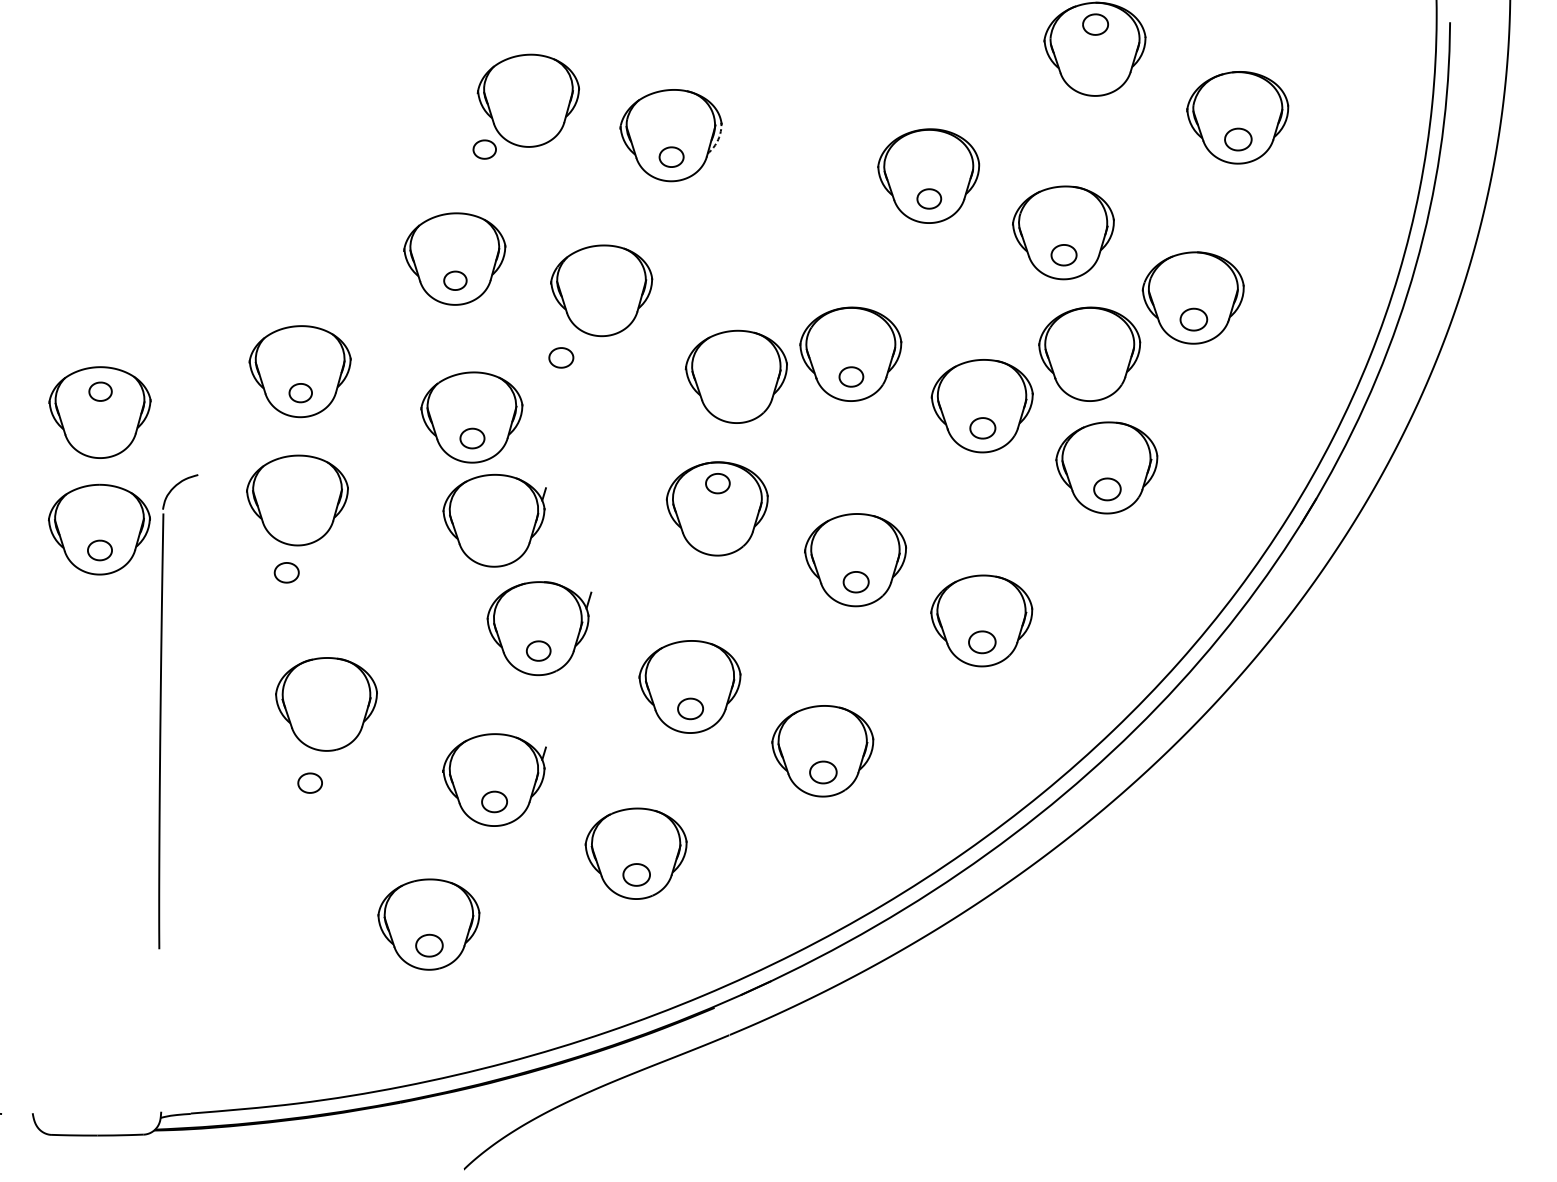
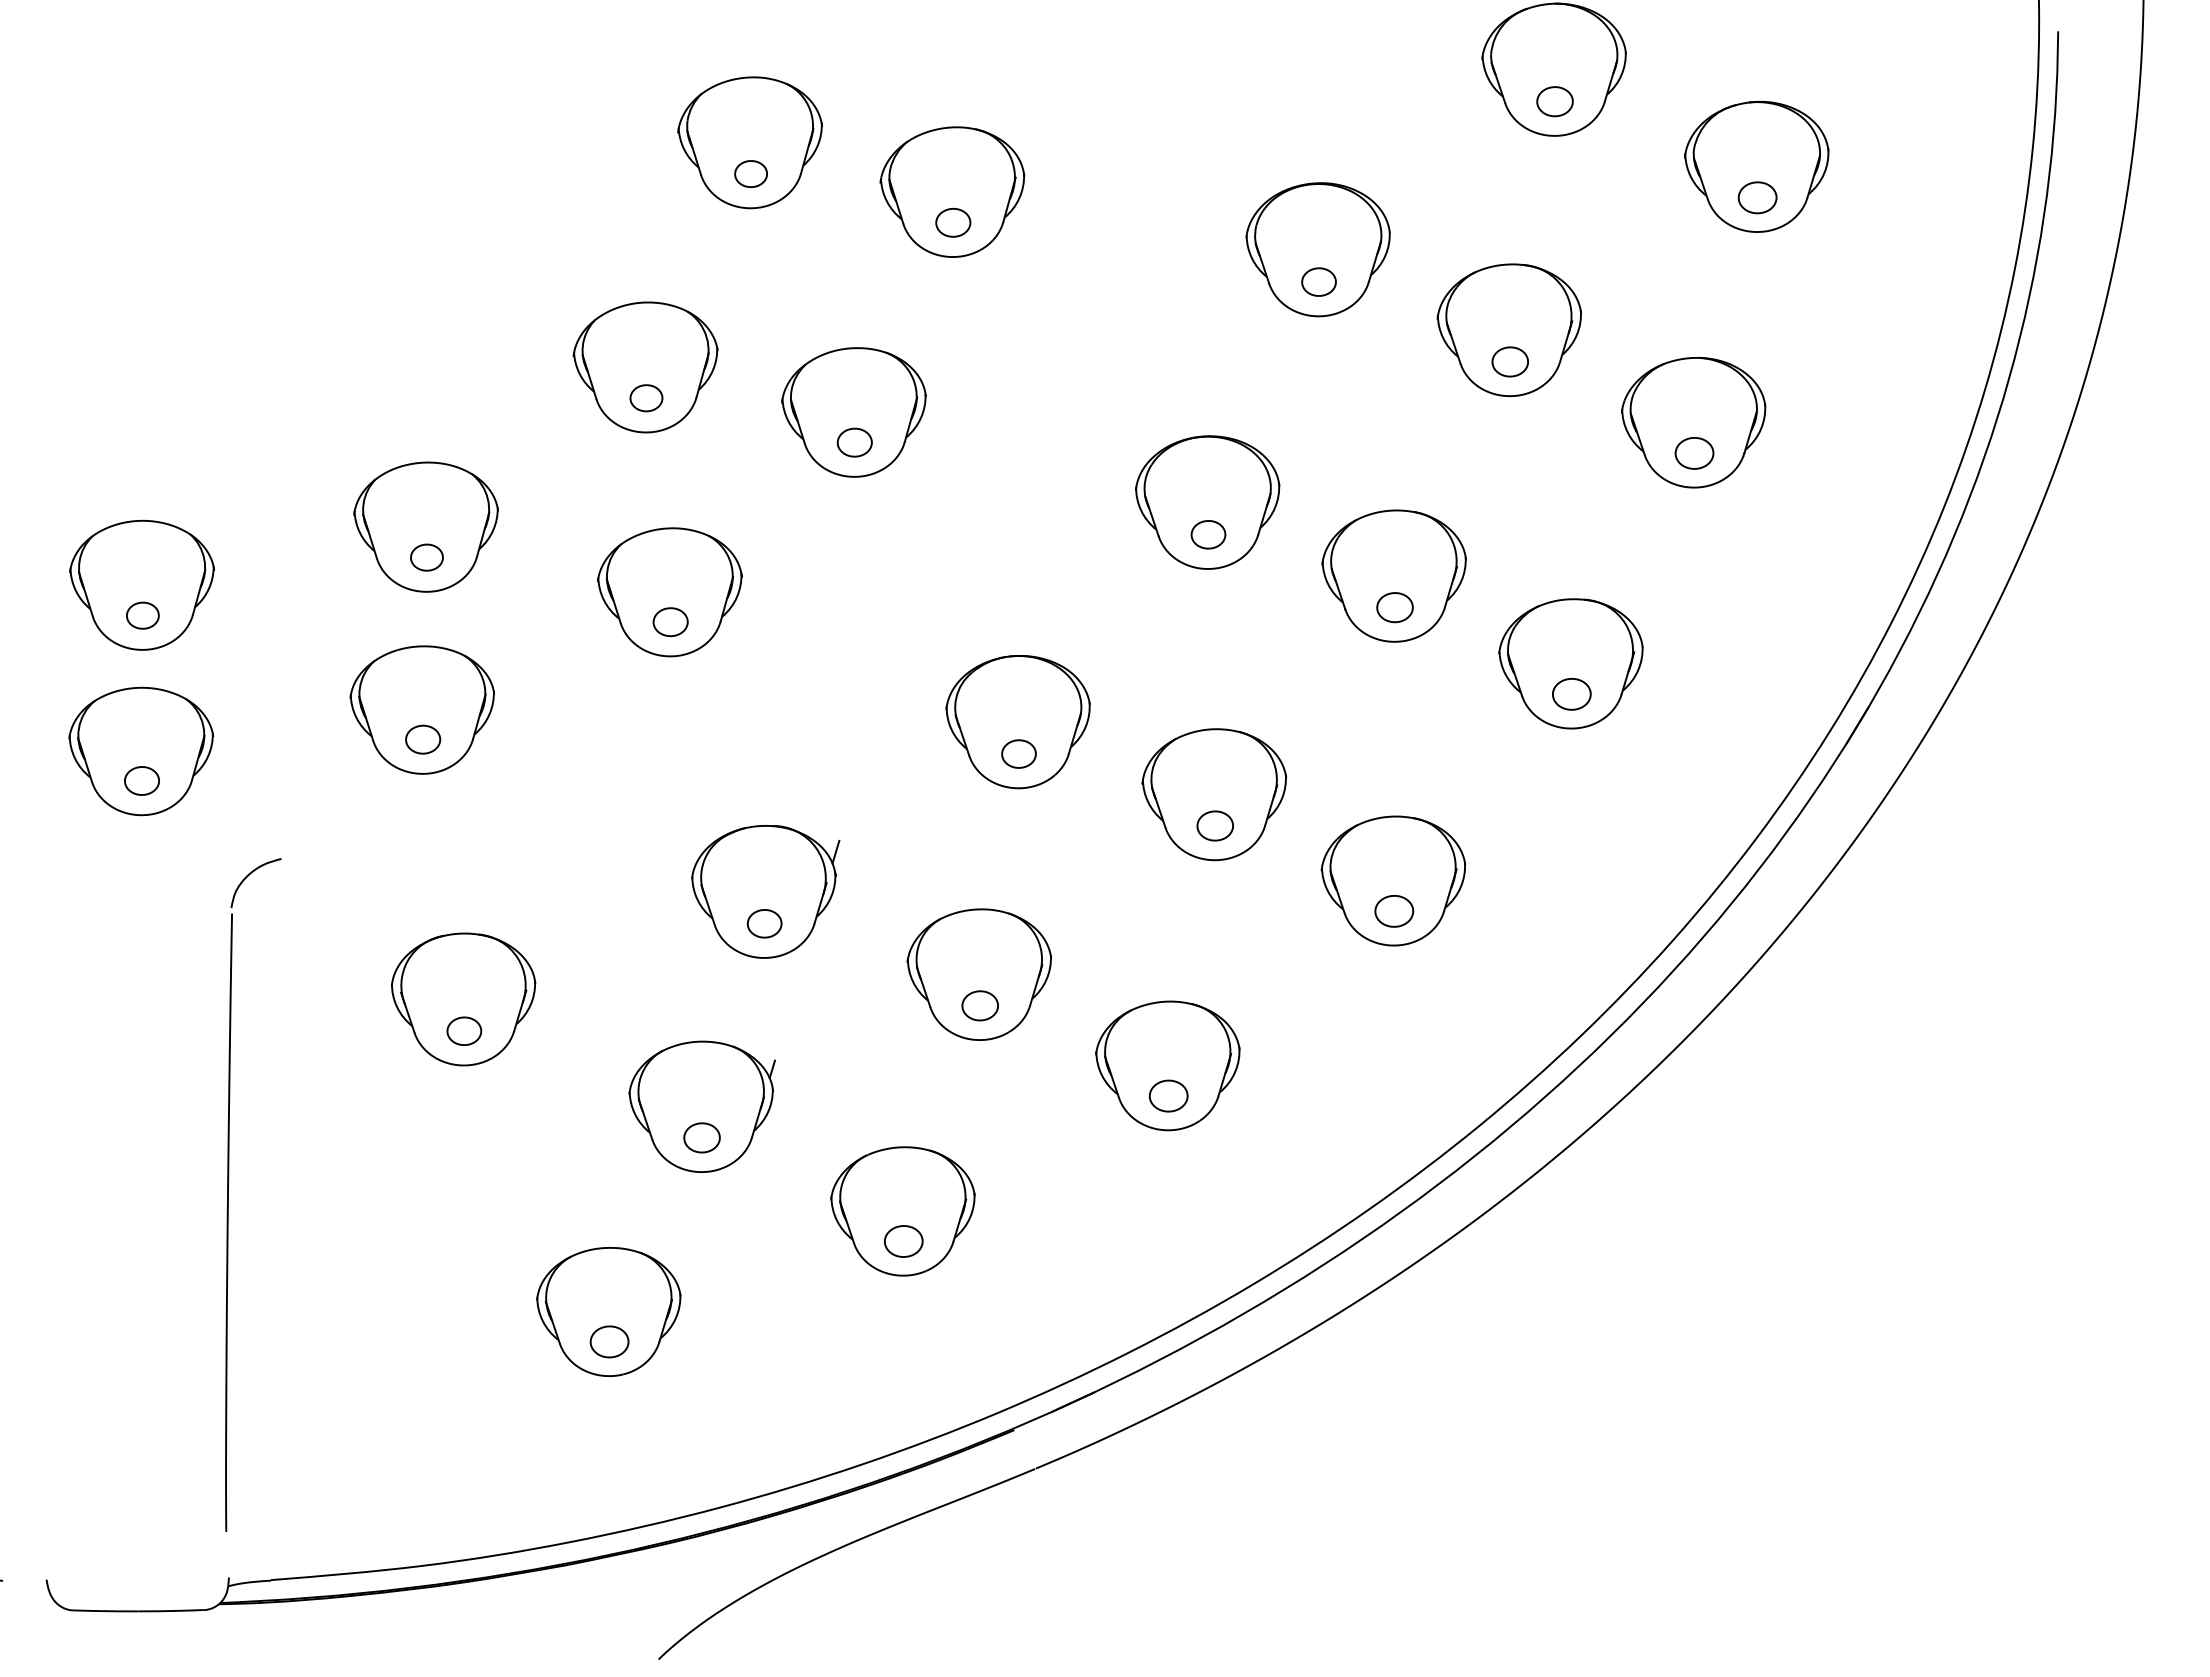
part: (1095, 24) -> (1554, 101), moved
arc: (718, 140) -> (1019, 198), dashed -> solid
part: (484, 149) -> (750, 173), moved
part: (1089, 354) -> (1546, 502), removed
part: (561, 357) -> (854, 442), moved
part: (736, 376) -> (1045, 534), removed
part: (100, 391) -> (142, 615), moved
part: (717, 483) -> (1018, 753), moved
part: (494, 520) -> (701, 738), removed
part: (287, 572) -> (423, 739), moved
part: (160, 711) -> (228, 1194), moved
part: (310, 782) -> (464, 1030), moved

